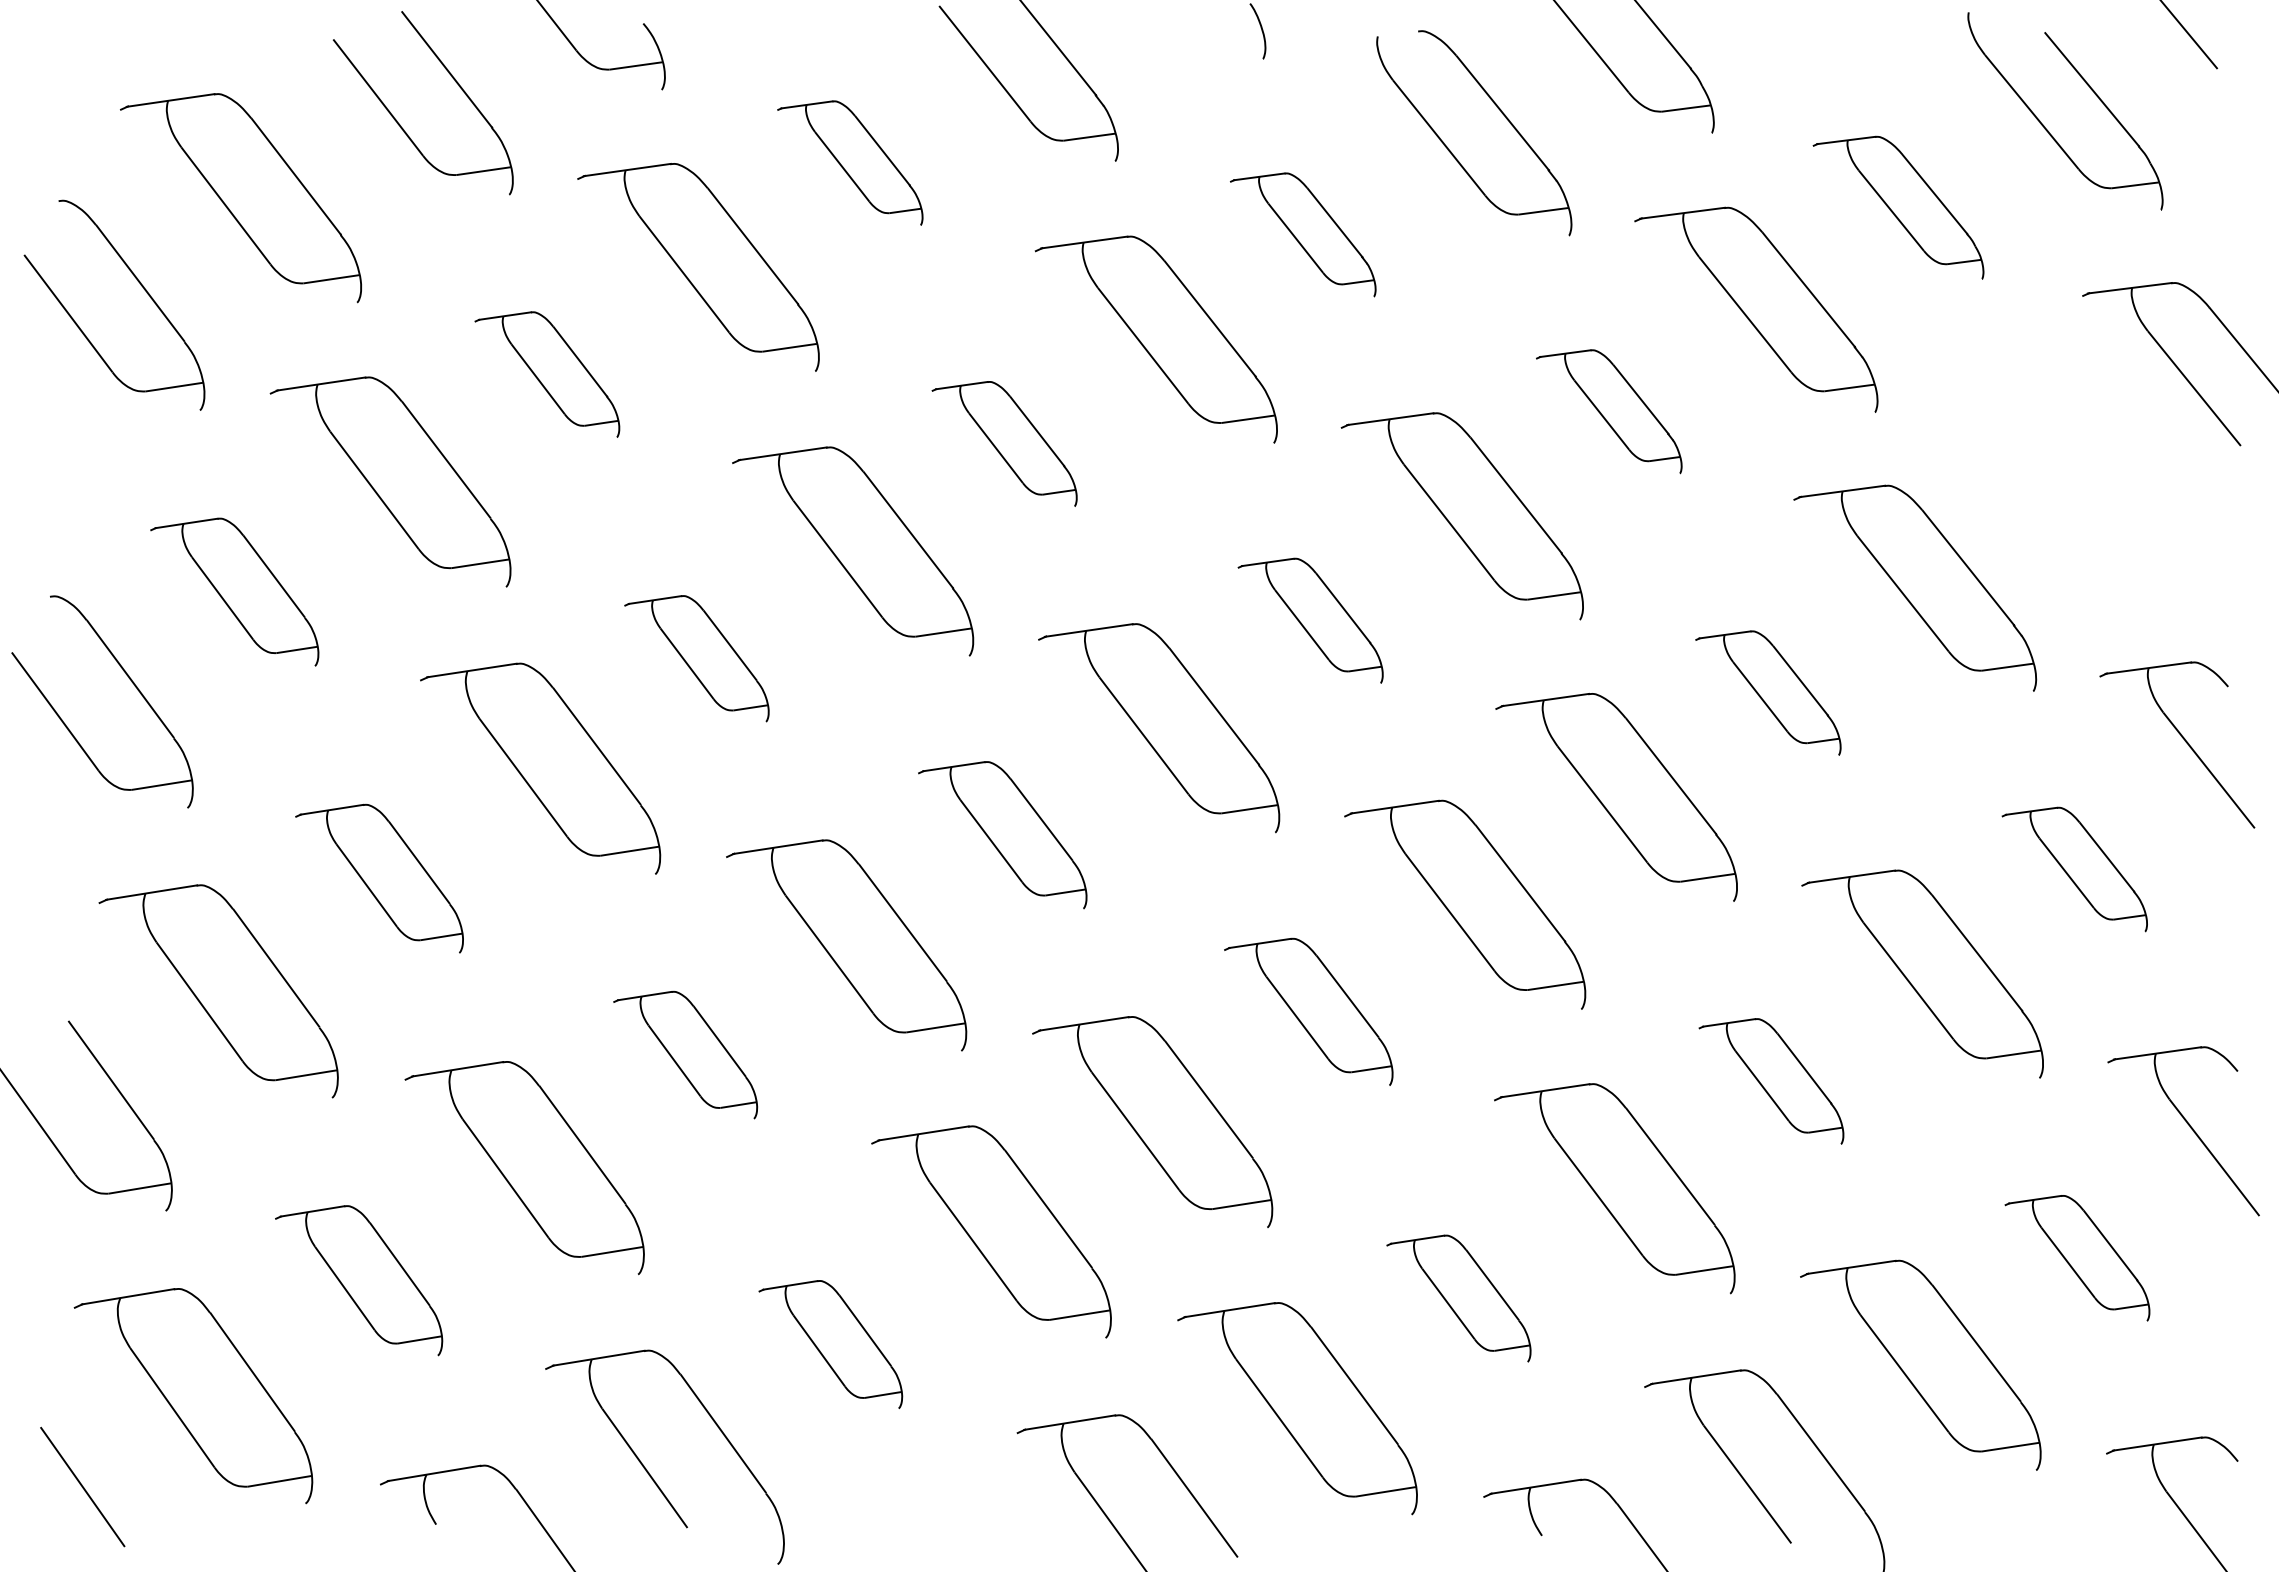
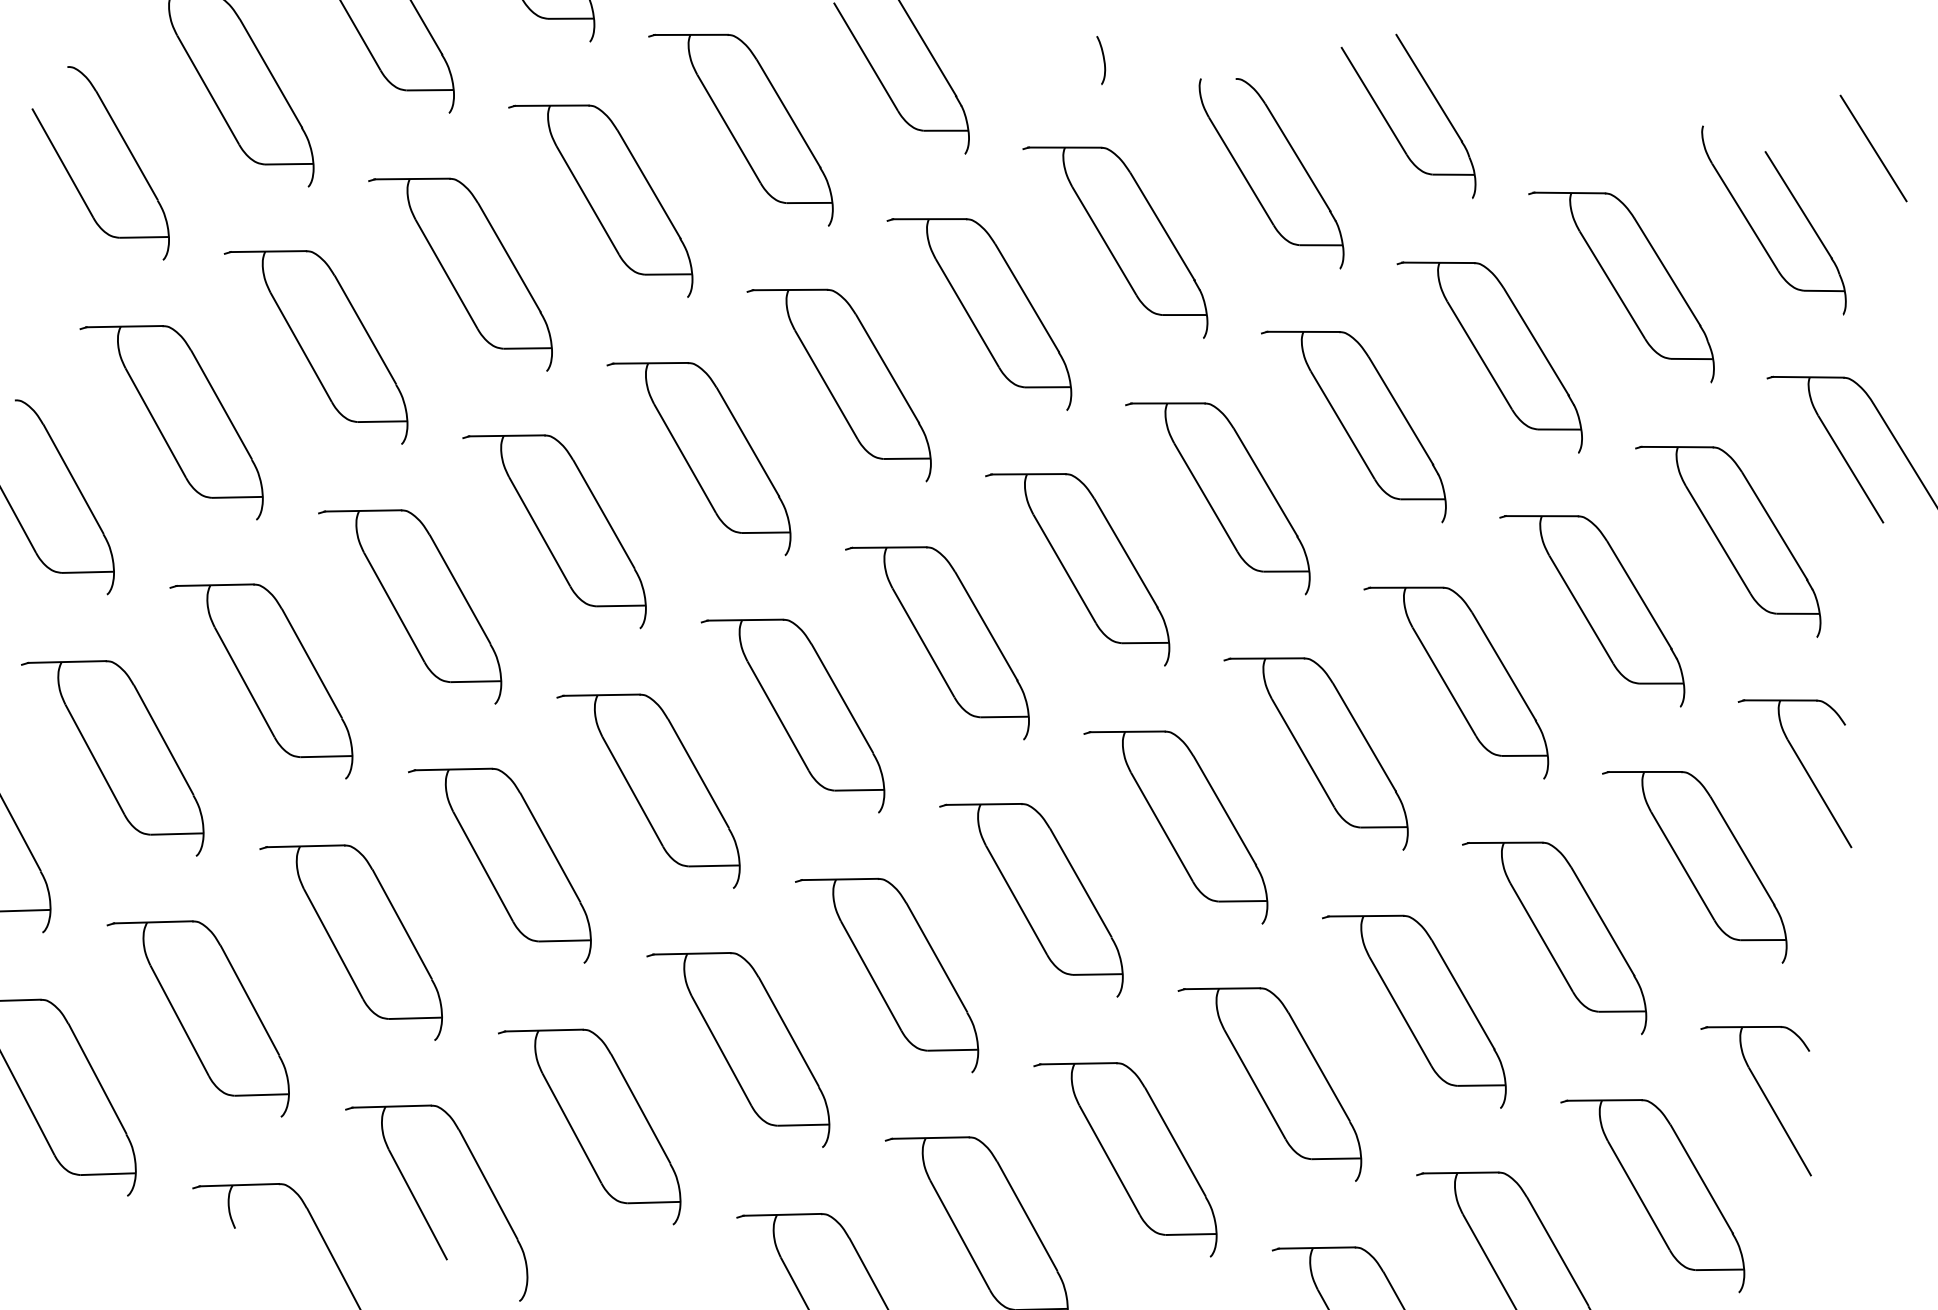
part: (849, 163) -> (740, 125), size x1.67
part: (1898, 207) -> (1621, 282), size x1.43
part: (1302, 234) -> (1114, 237), size x1.67
part: (547, 374) -> (460, 269), size x1.67
part: (1608, 411) -> (1353, 421), size x1.67
part: (1004, 443) -> (839, 379), size x1.67
part: (2062, 486) -> (1728, 537), added
part: (234, 592) -> (171, 417), size x1.43
part: (1310, 620) -> (1077, 564), size x1.67
part: (696, 658) -> (554, 526), size x1.67
part: (1767, 693) -> (1455, 678), size x1.67
part: (1002, 834) -> (792, 710), size x1.43
part: (2074, 869) -> (1694, 862), size x1.67
part: (379, 878) -> (261, 676), size x1.43
part: (1308, 1011) -> (1031, 894), size x1.43
part: (685, 1054) -> (499, 859), size x1.67
part: (1771, 1081) -> (1414, 1006), size x1.67
part: (2077, 1258) -> (1652, 1191), size x1.67
part: (358, 1280) -> (197, 1013), size x1.43
part: (1458, 1298) -> (1125, 1154), size x1.67
part: (830, 1344) -> (589, 1121), size x1.67

